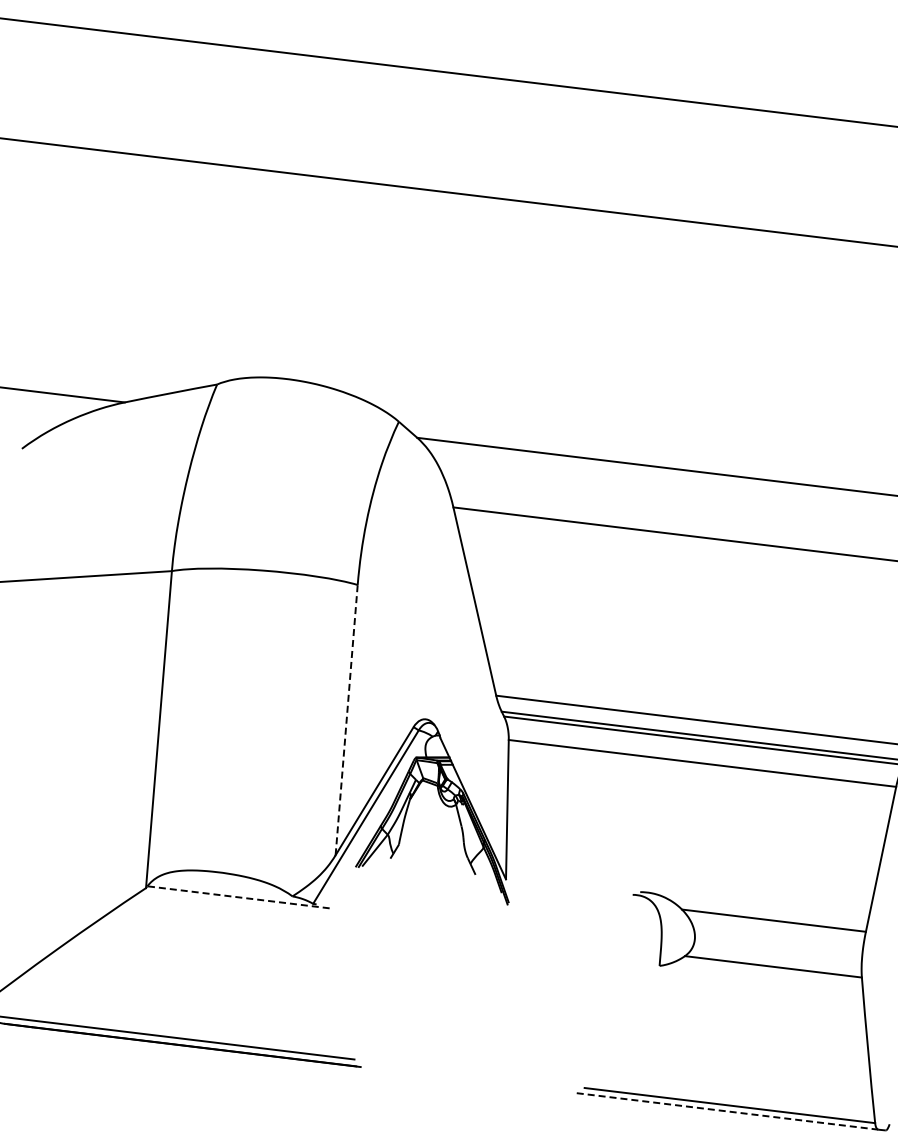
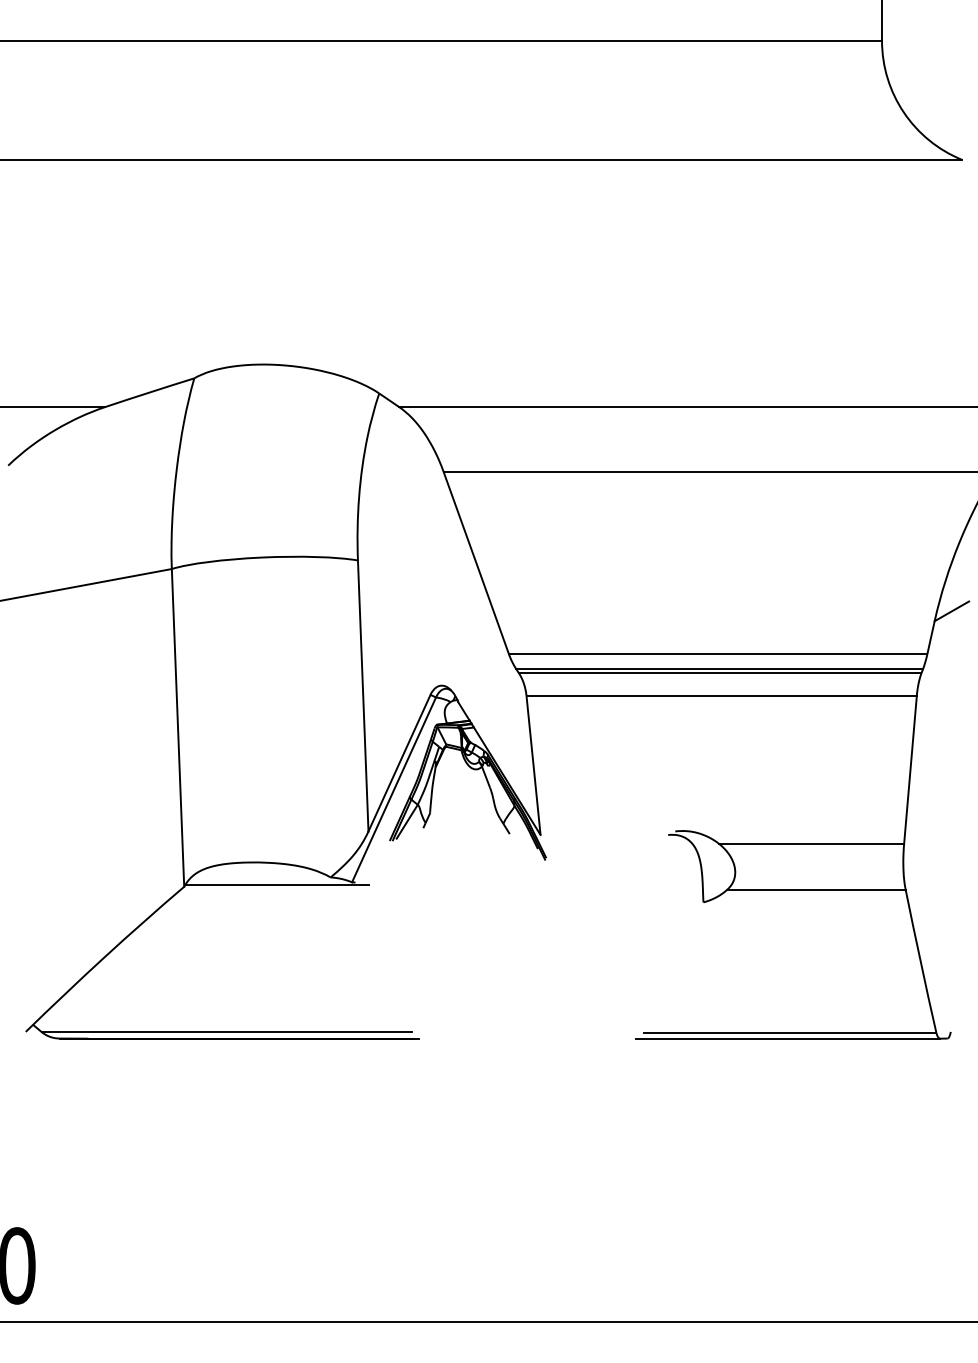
line: (346, 719) -> (363, 695), dashed -> solid
line: (238, 897) -> (277, 884), dashed -> solid
line: (726, 1111) -> (787, 1038), dashed -> solid

